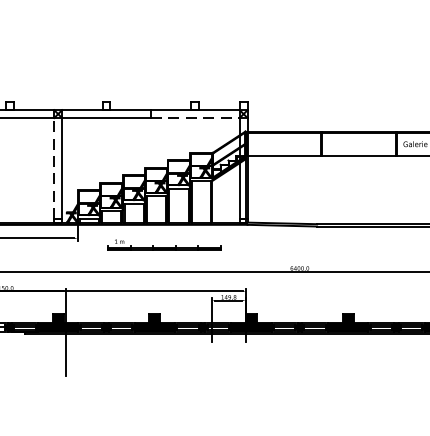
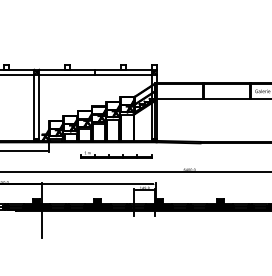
line: (196, 117) -> (124, 74), dashed -> solid
line: (54, 168) -> (34, 106), dashed -> solid
part: (165, 244) -> (116, 154), moved

